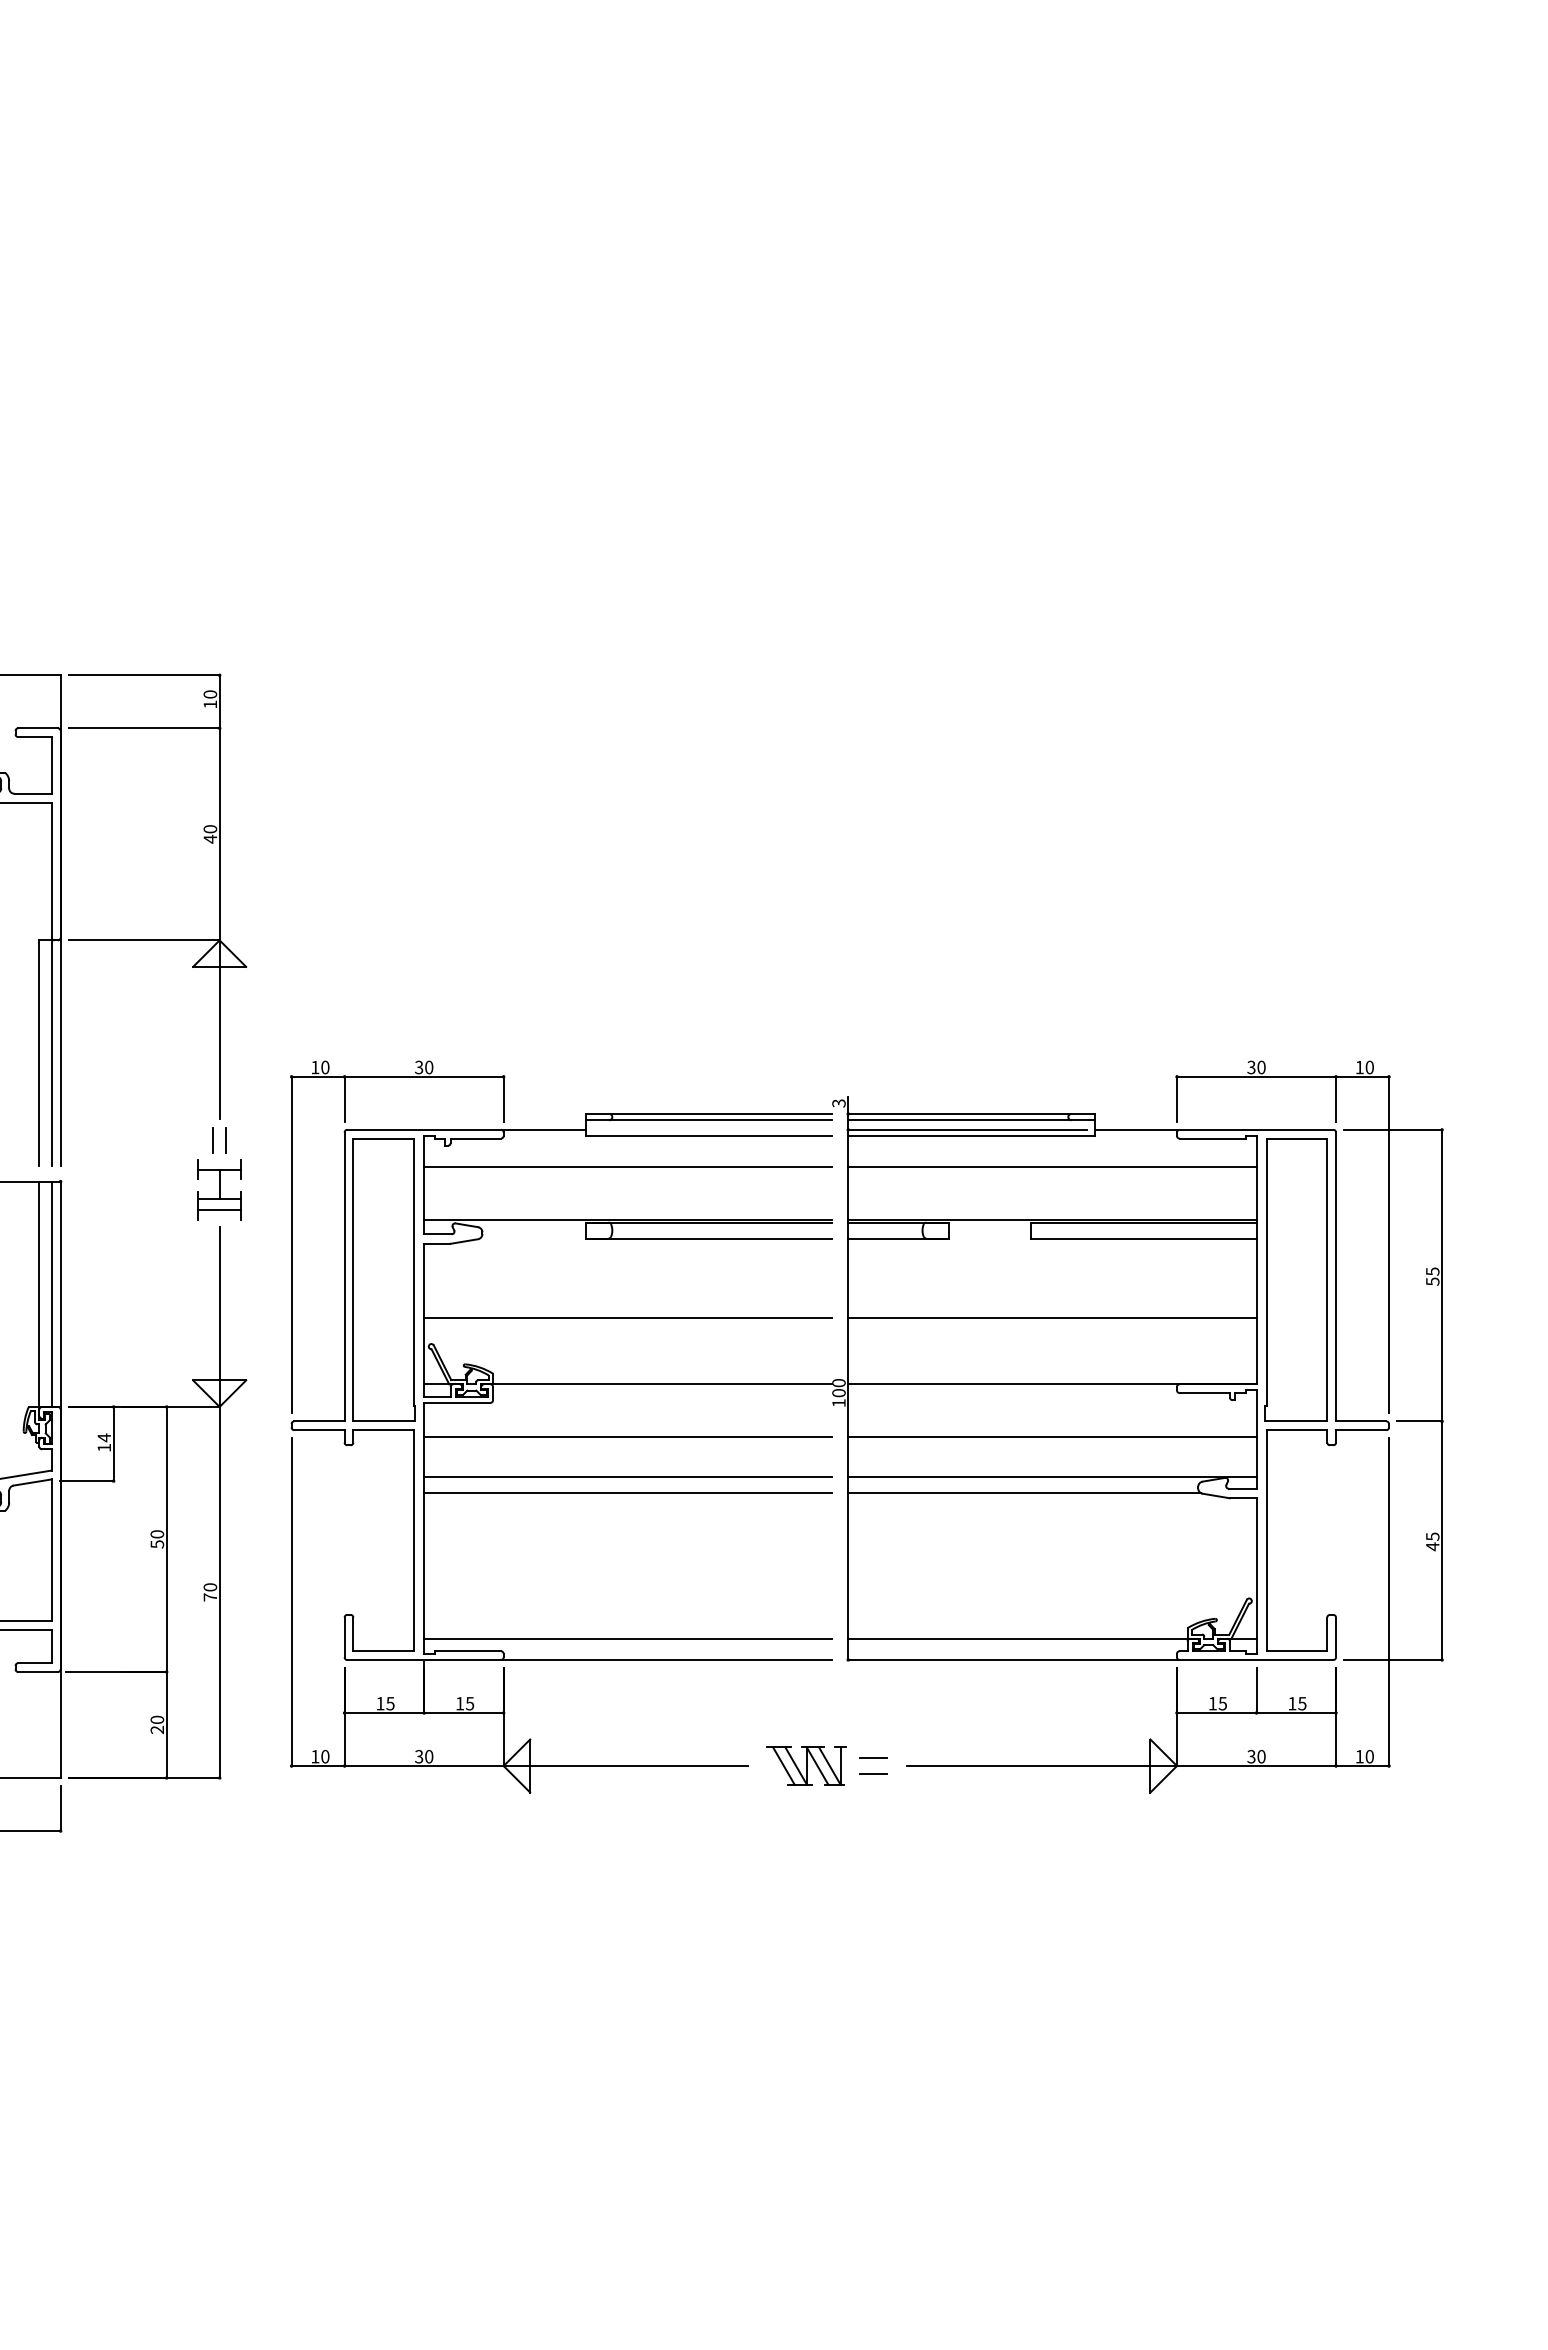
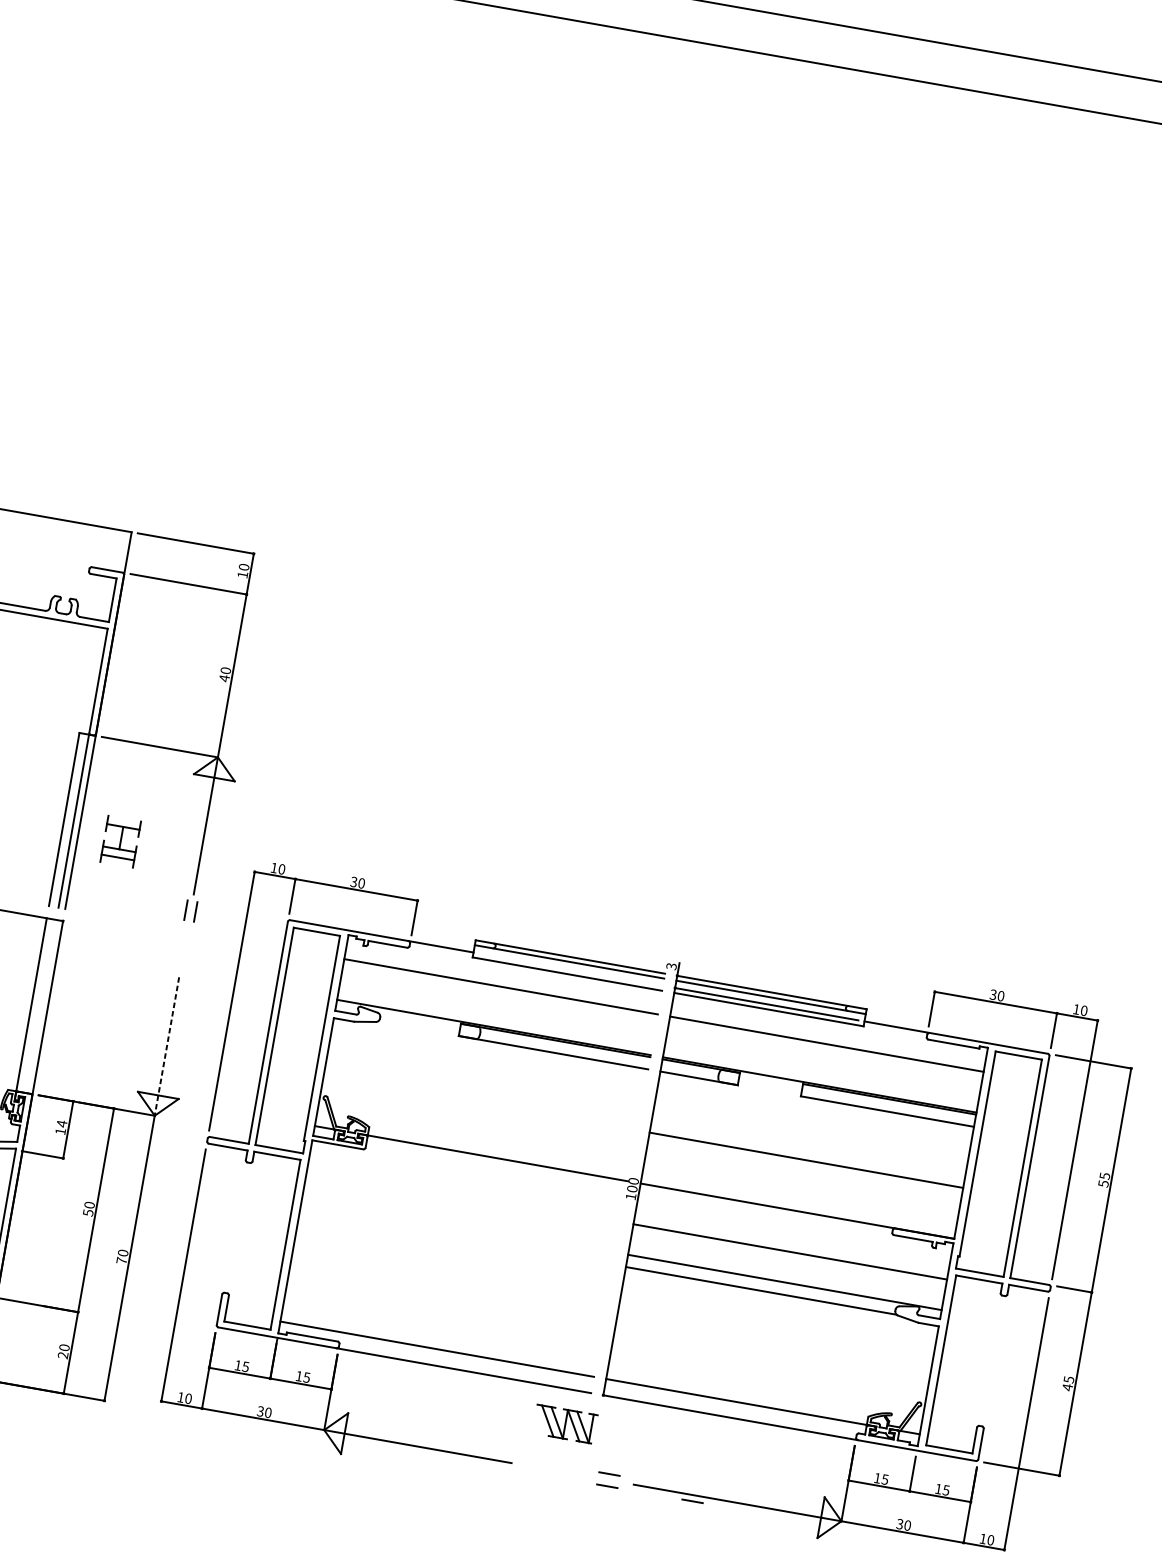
part: (219, 1189) -> (120, 841), moved
line: (51, 1293) -> (40, 1005), removed
line: (219, 1317) -> (166, 1047), solid -> dashed
line: (628, 1318) -> (480, 1103), removed
line: (628, 1437) -> (464, 1194), removed
line: (628, 1477) -> (459, 1225), removed
line: (628, 1492) -> (457, 1236), removed
part: (806, 1765) -> (565, 1423), moved
line: (984, 1773) -> (692, 1500), added

